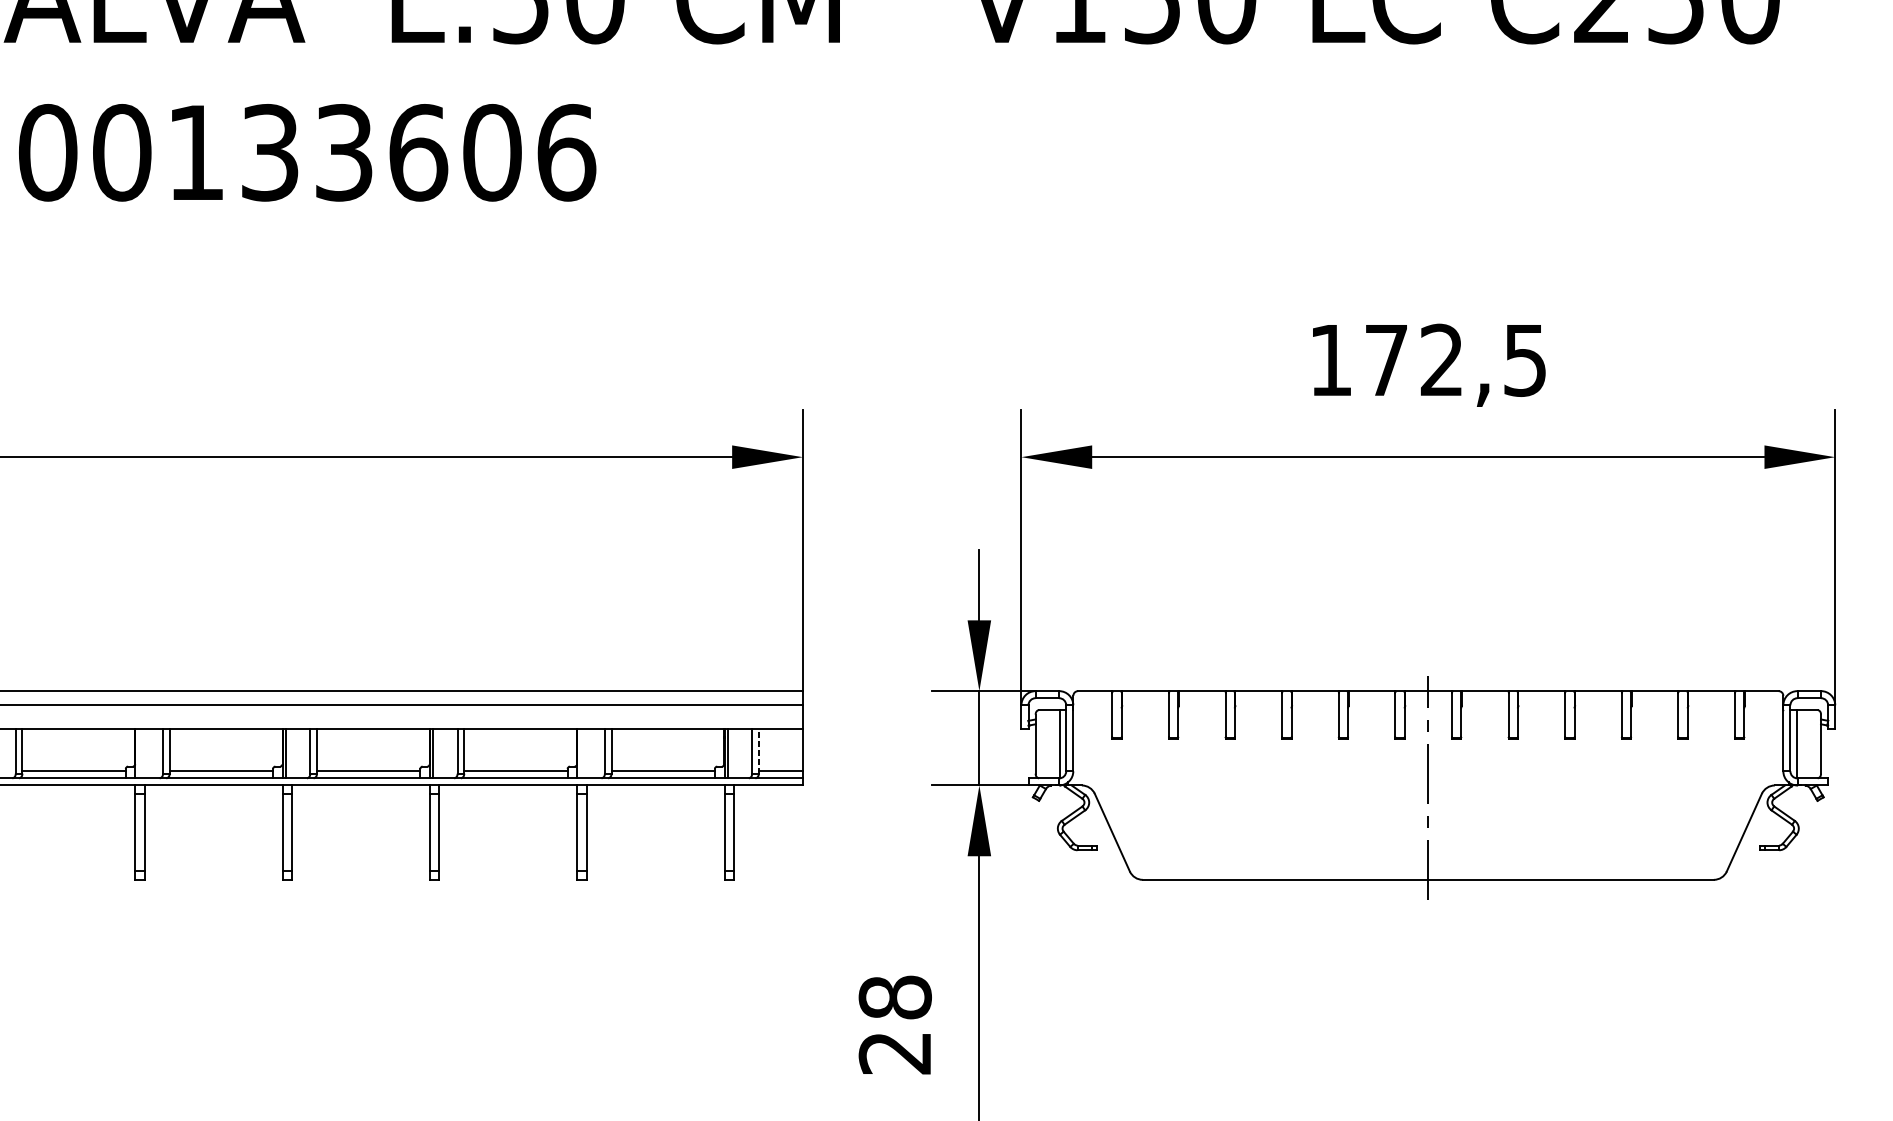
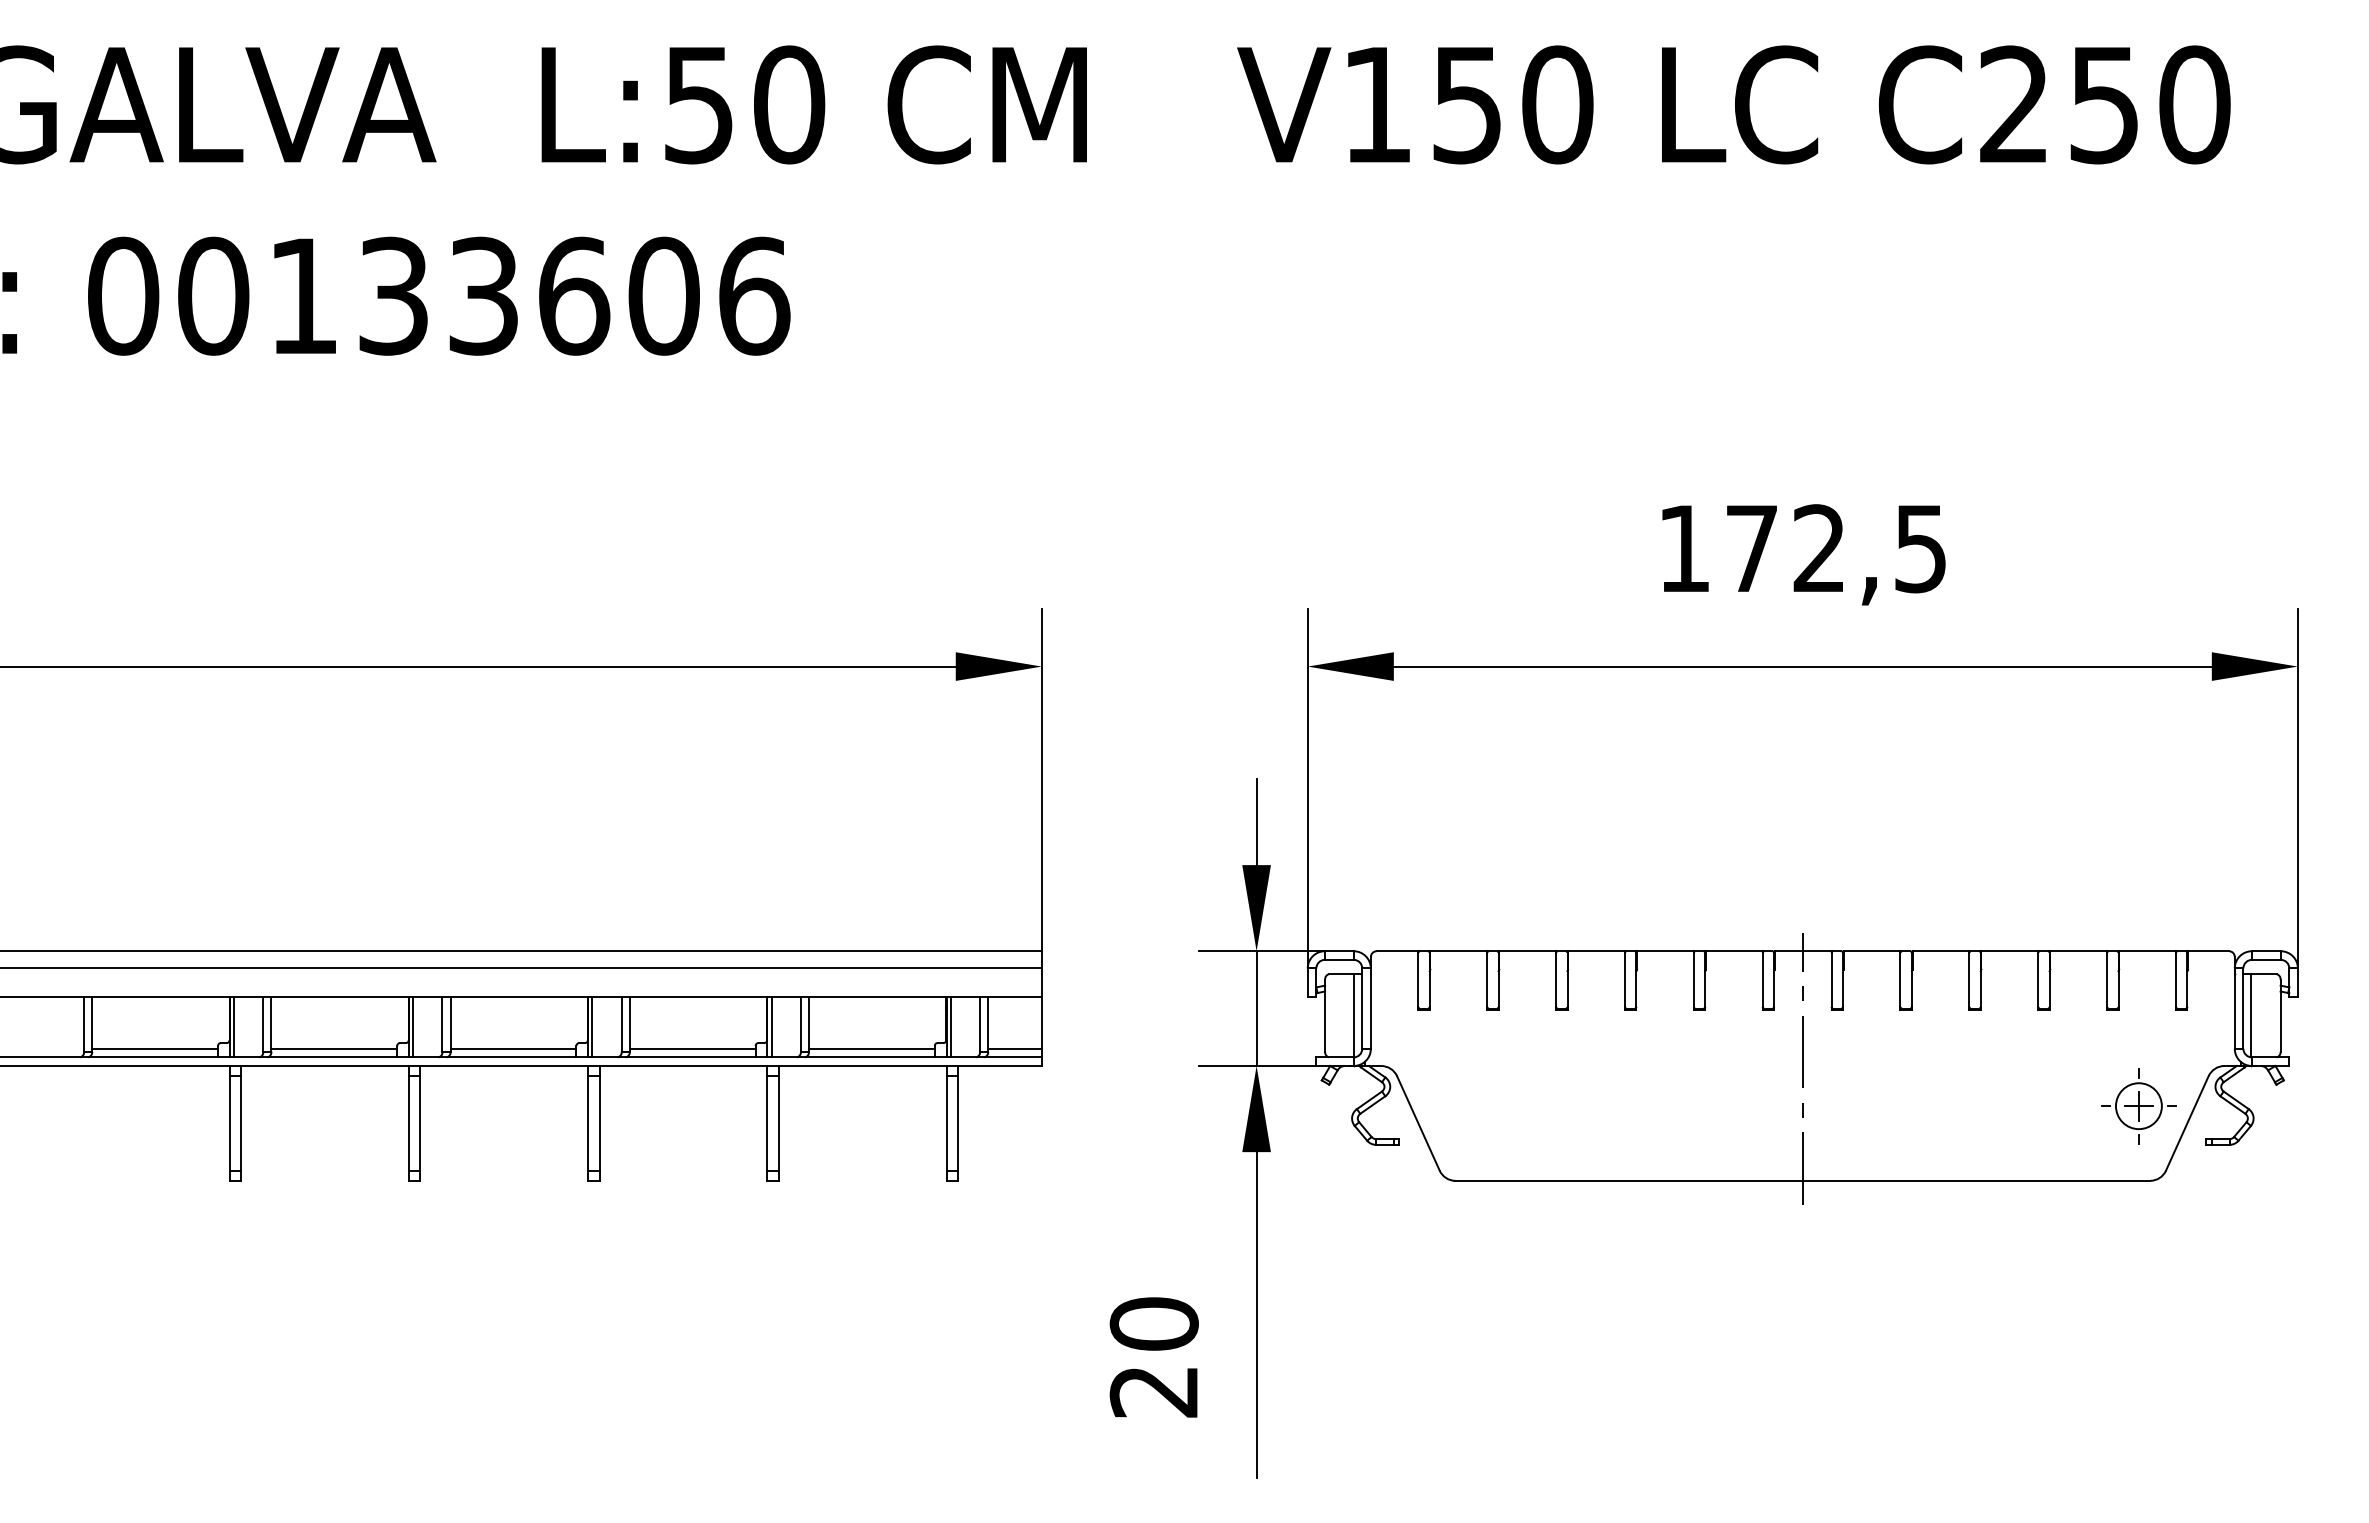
line: (759, 750) -> (988, 1023), dashed -> solid
line: (139, 753) -> (234, 1027), added
line: (580, 753) -> (771, 1027), added
part: (1704, 818) -> (2138, 1106), added
text: (895, 997) -> (1154, 1323), 28 -> 20

